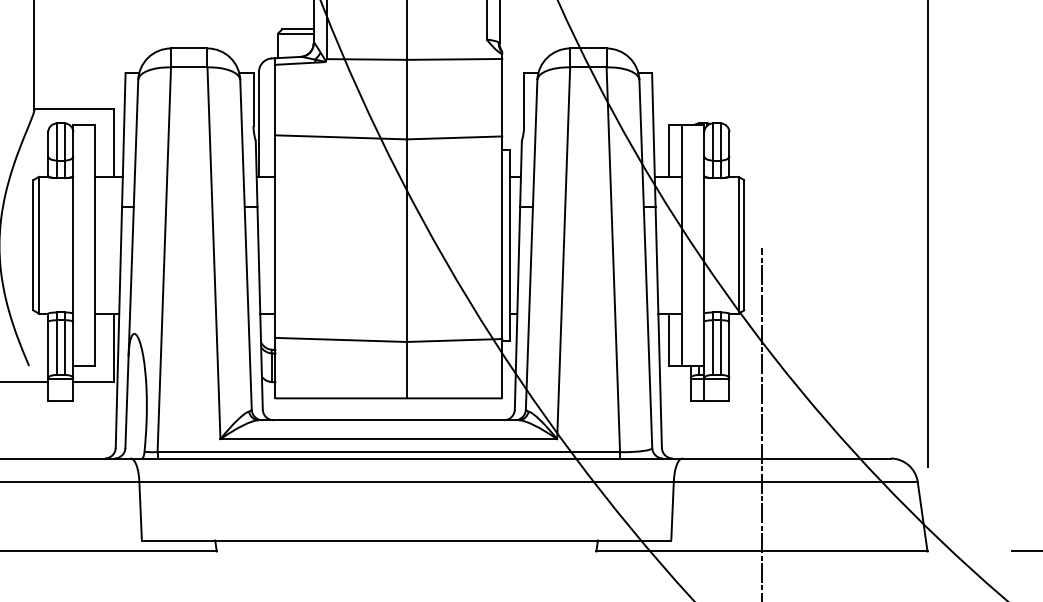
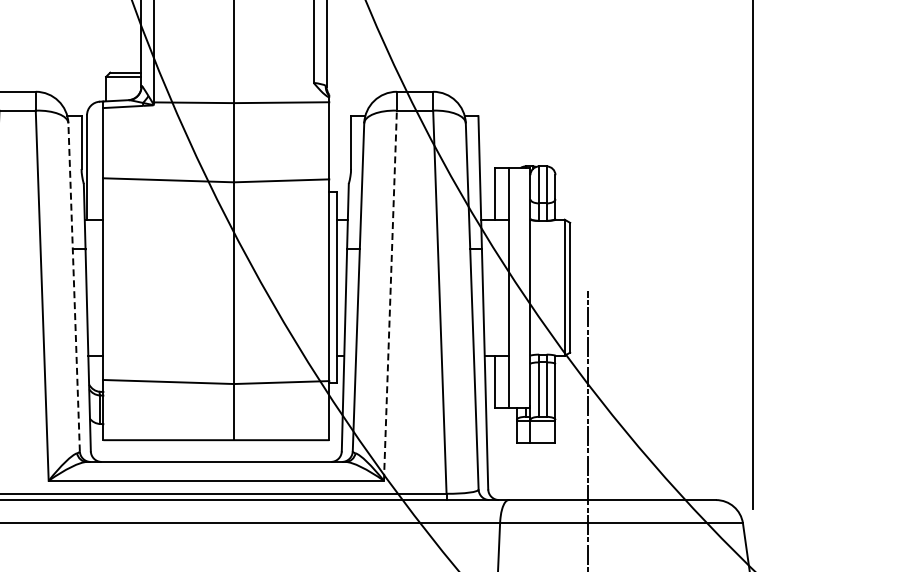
line: (246, 244) -> (74, 286), solid -> dashed
line: (563, 253) -> (390, 295), solid -> dashed

